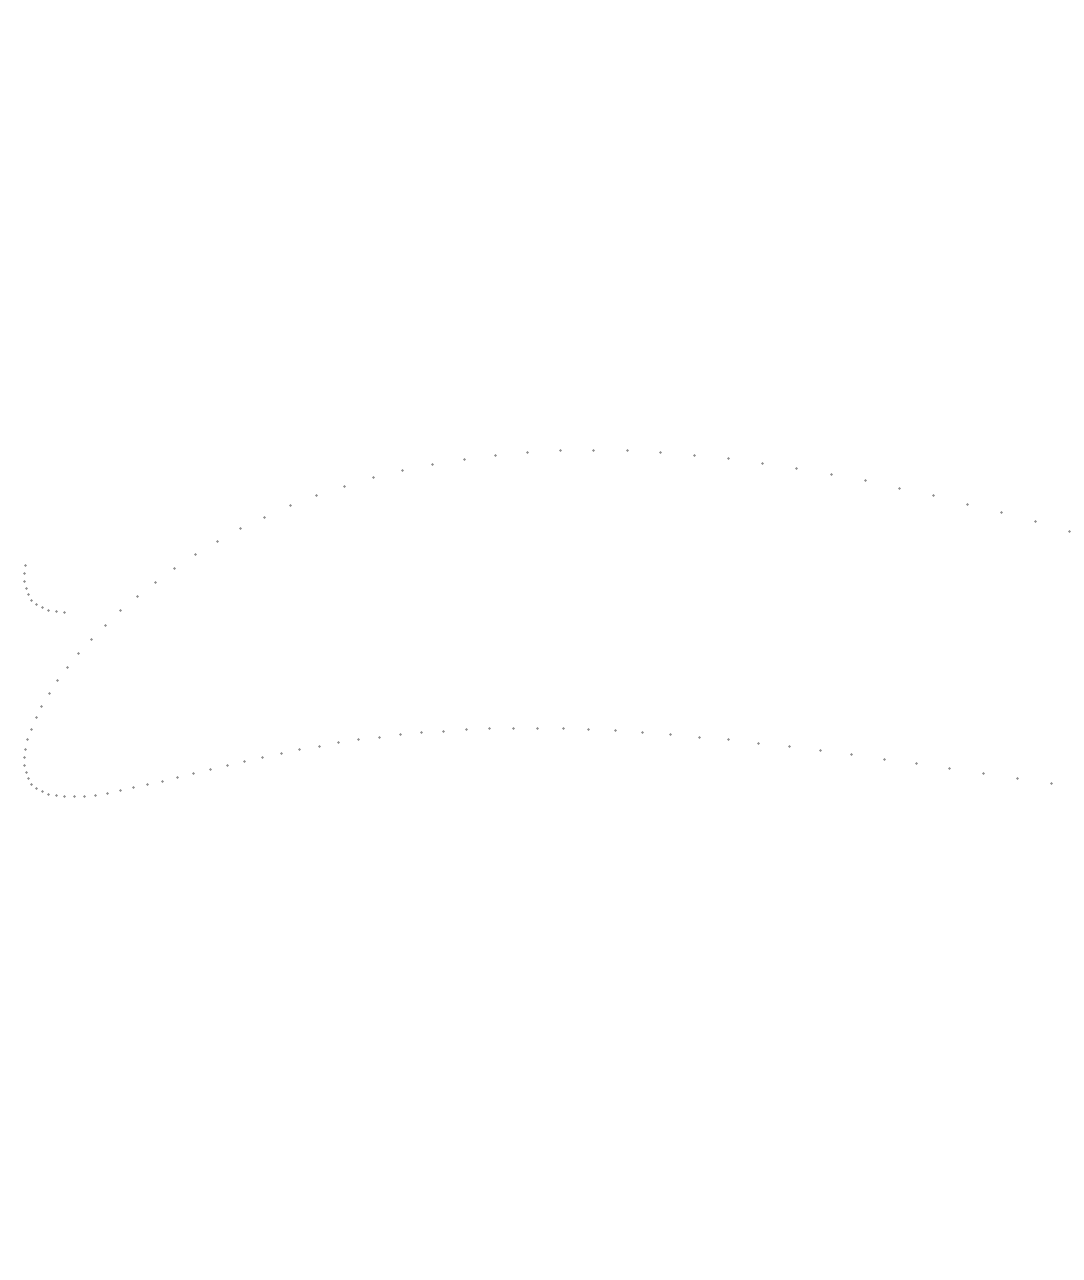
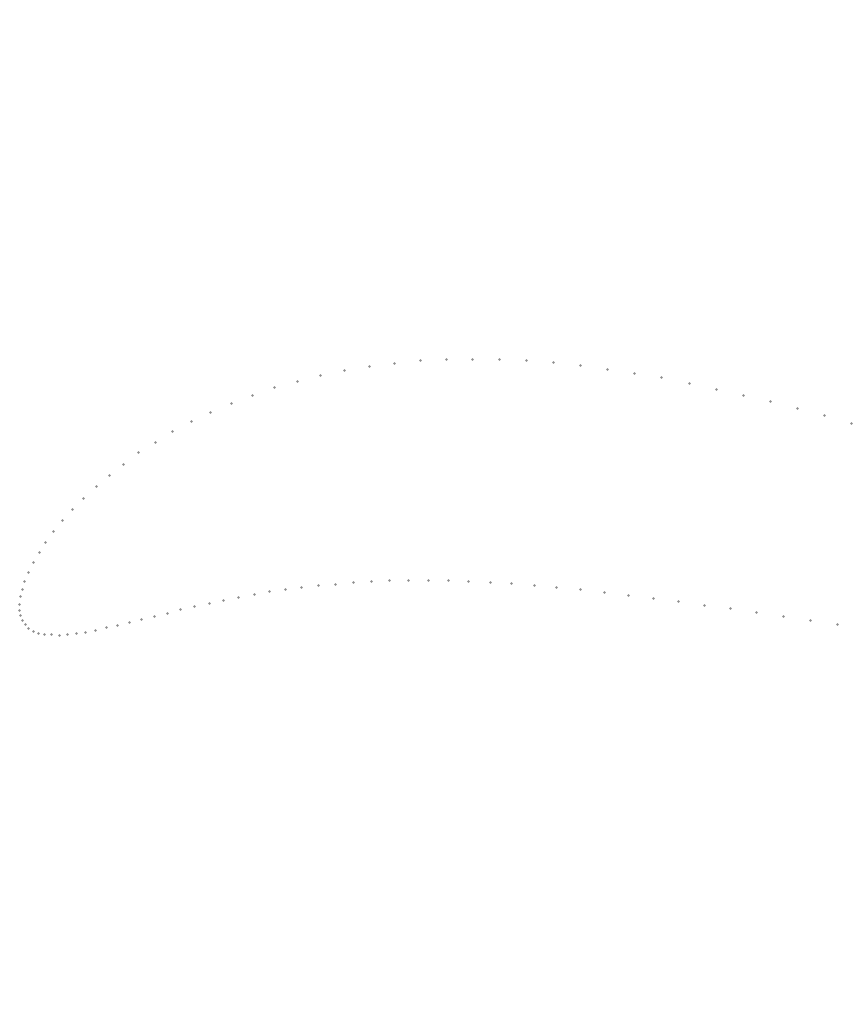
part: (29, 594) -> (23, 473), removed

